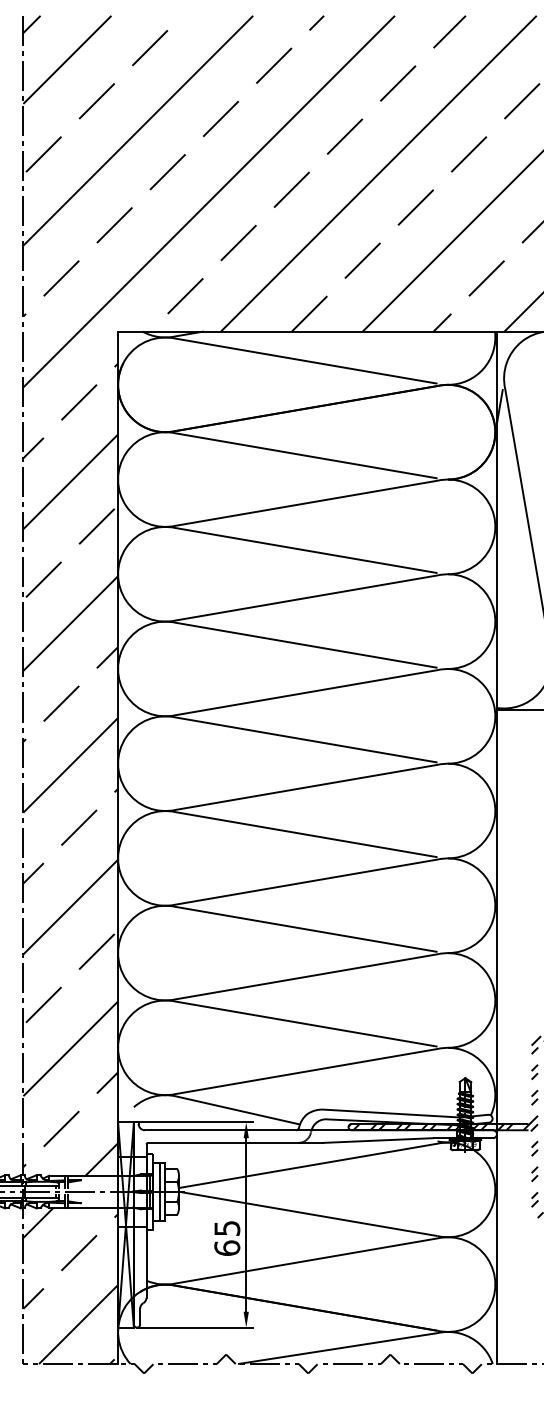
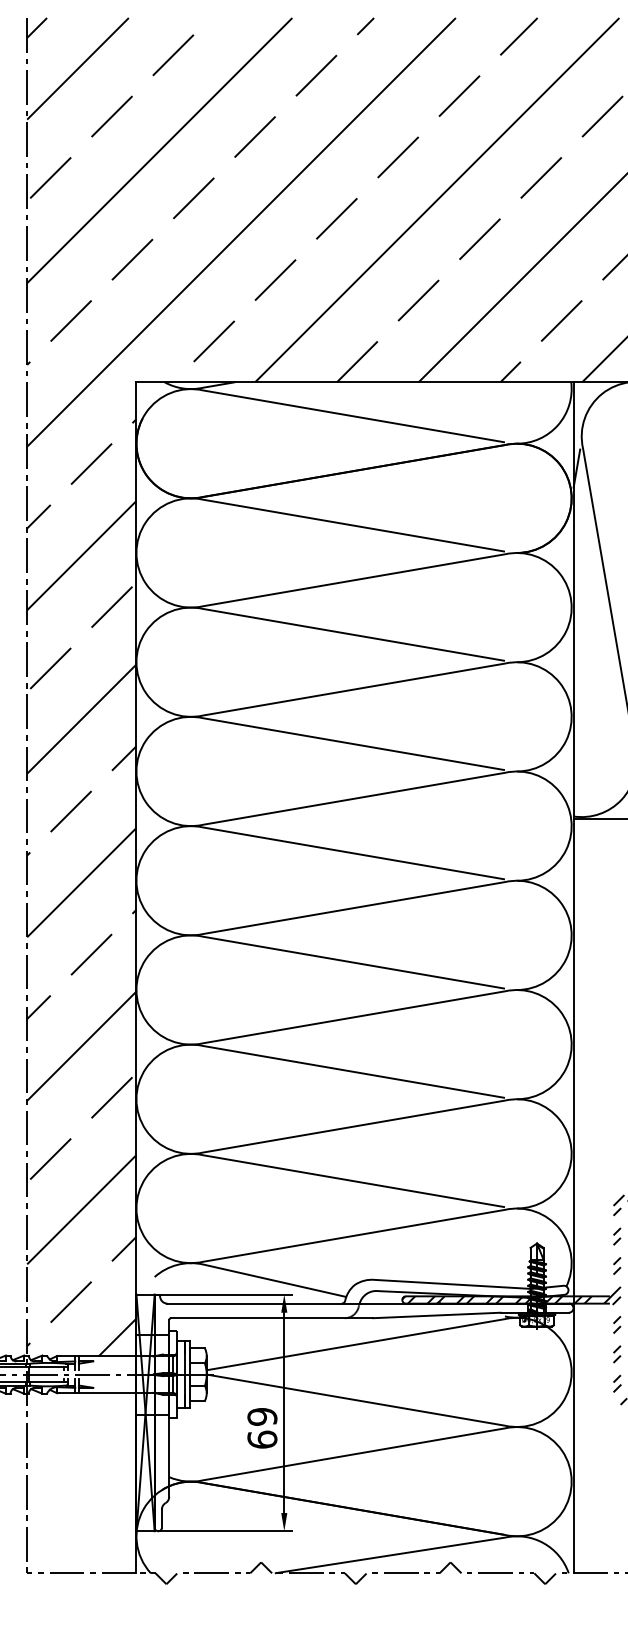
text: (226, 1228) -> (261, 1416), 65 -> 69
hatch: (70, 1285) -> (81, 1482), removed

